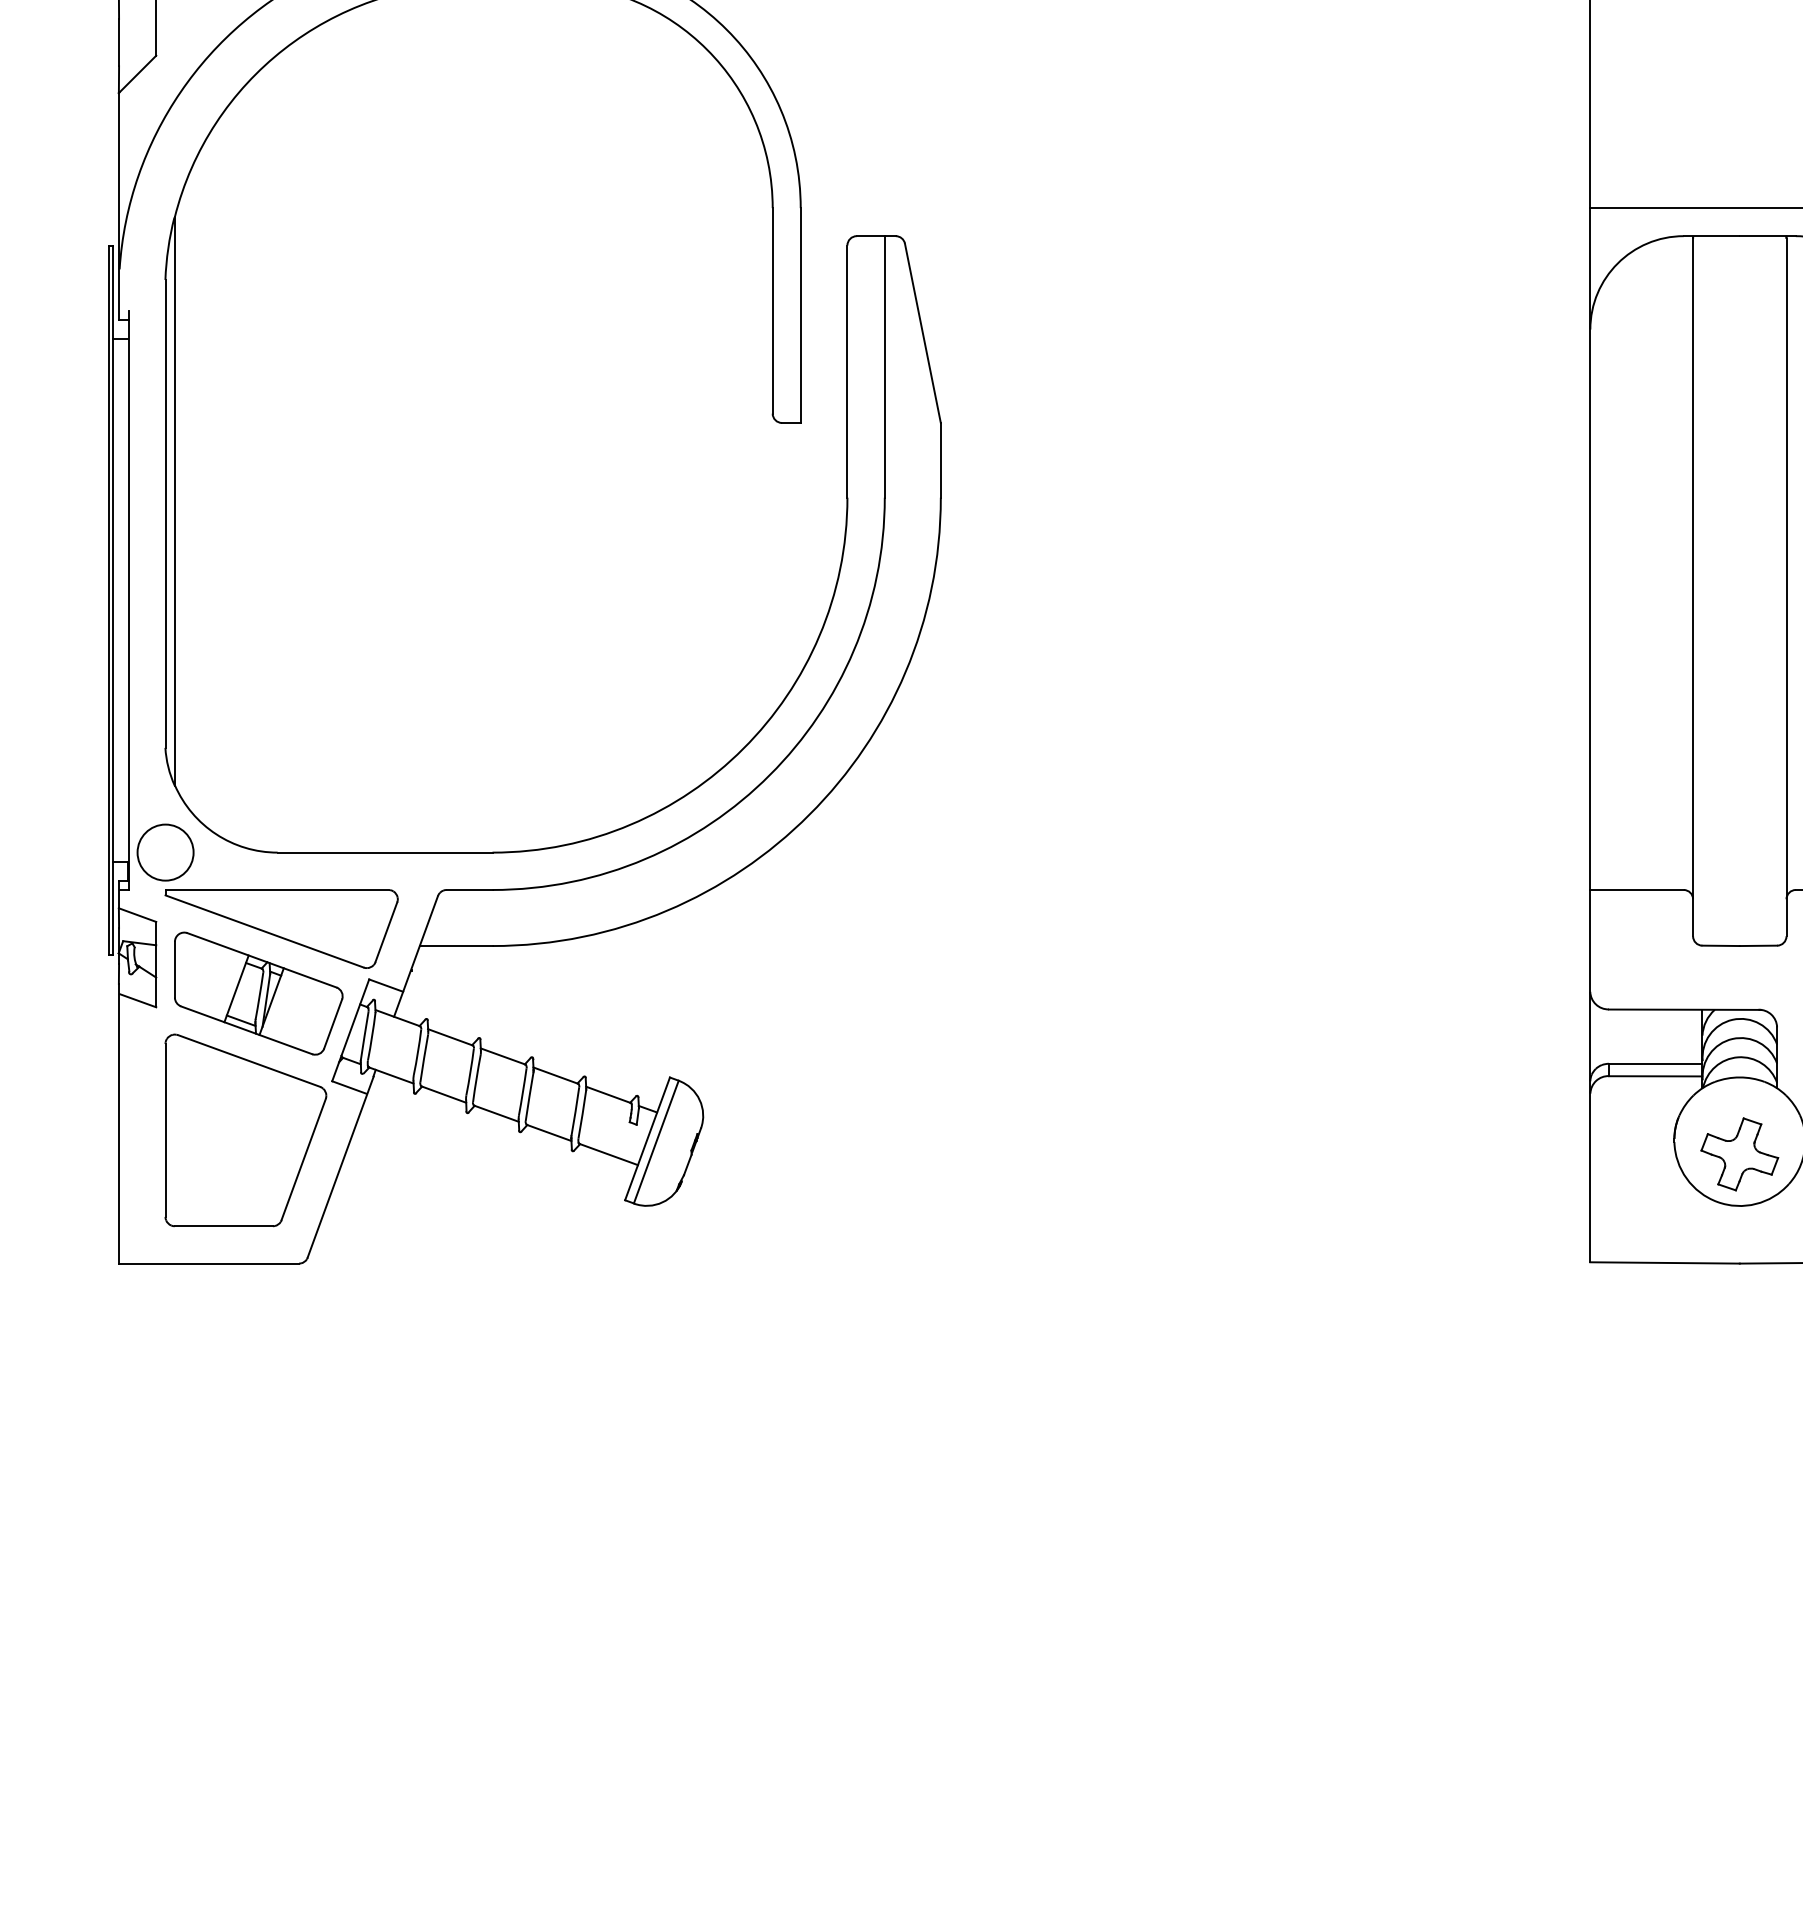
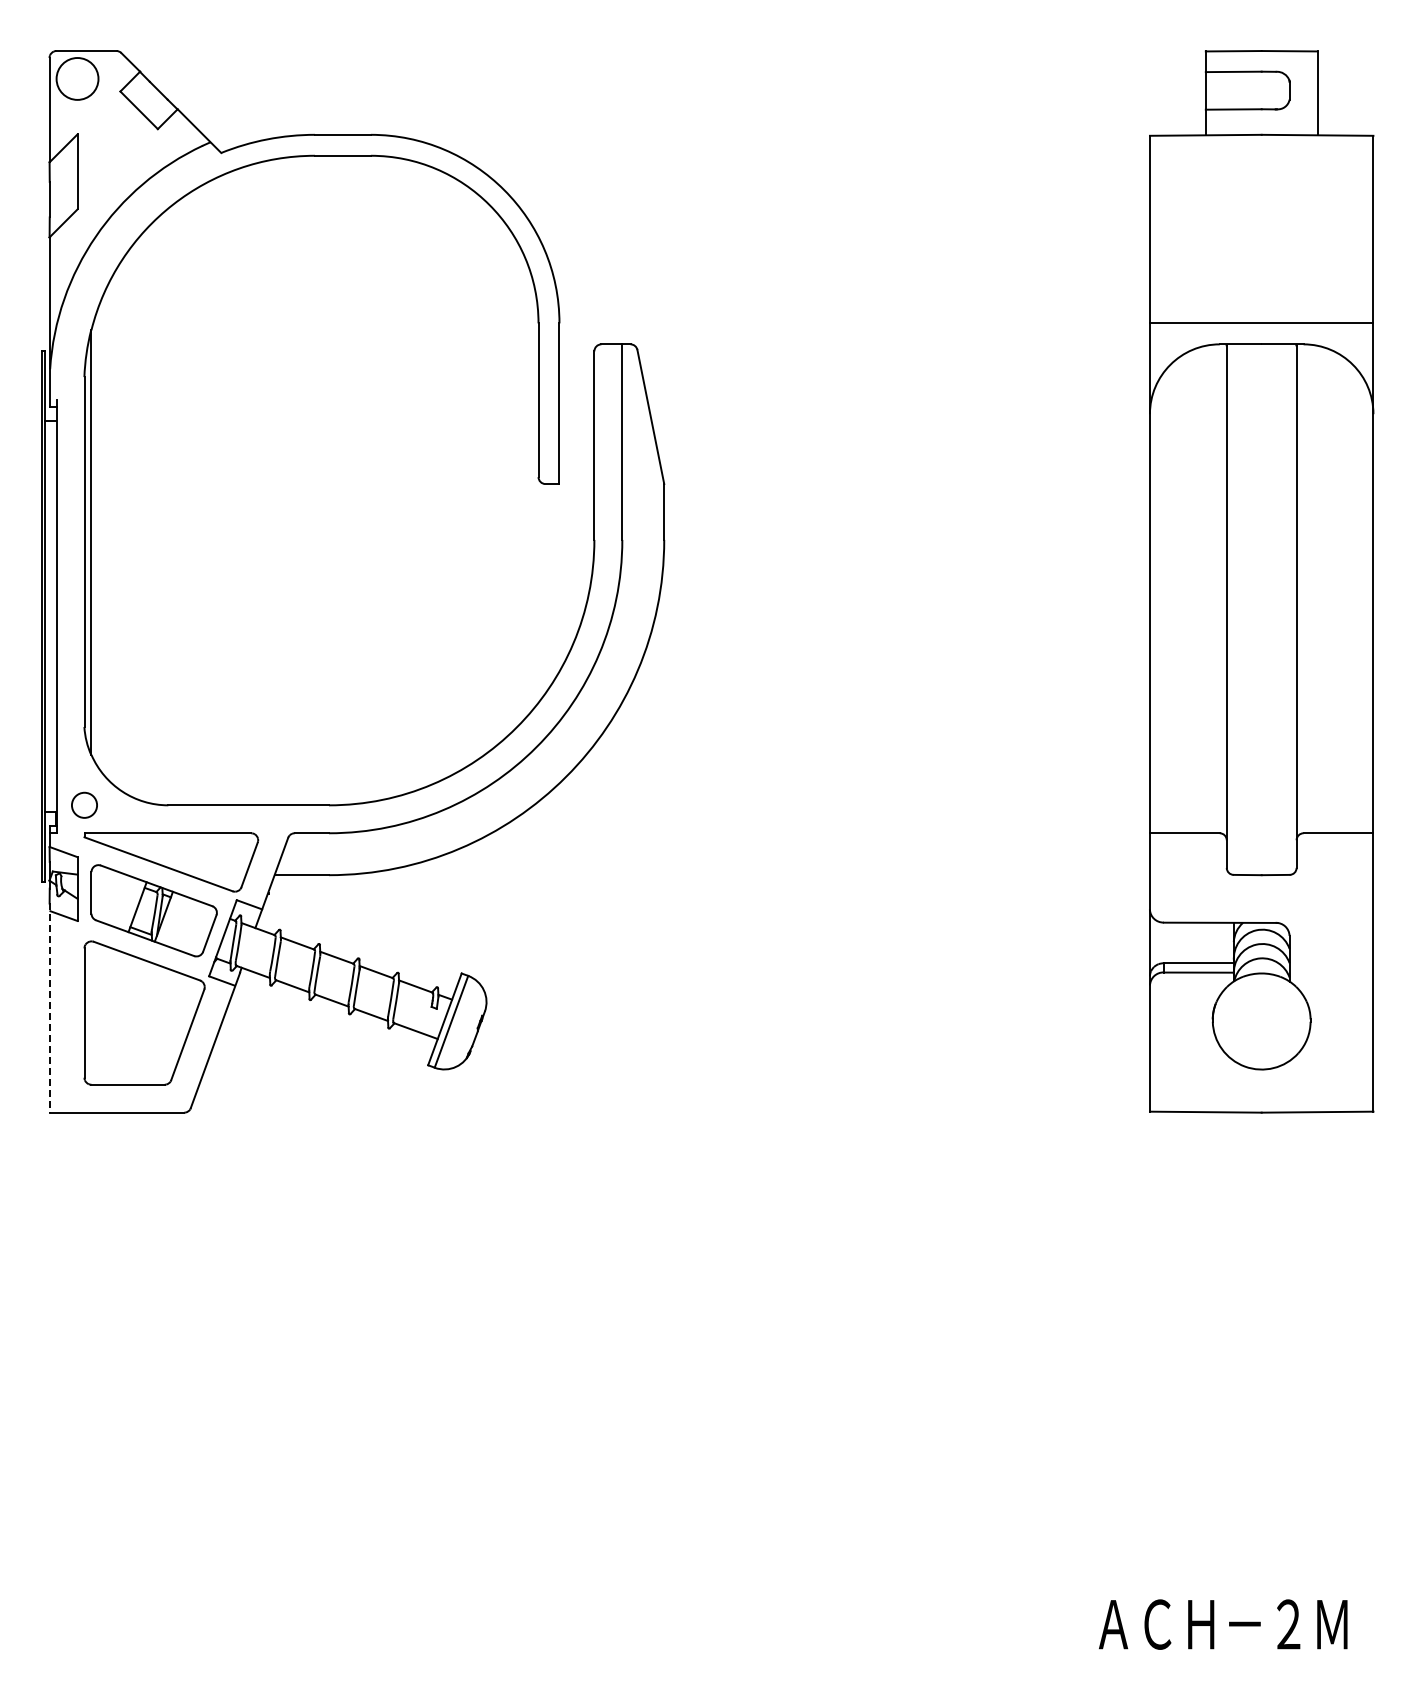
circle: (165, 852) -> (84, 805), size x0.6
line: (118, 1124) -> (49, 1008), solid -> dashed
part: (1739, 1153) -> (1261, 1030), removed

